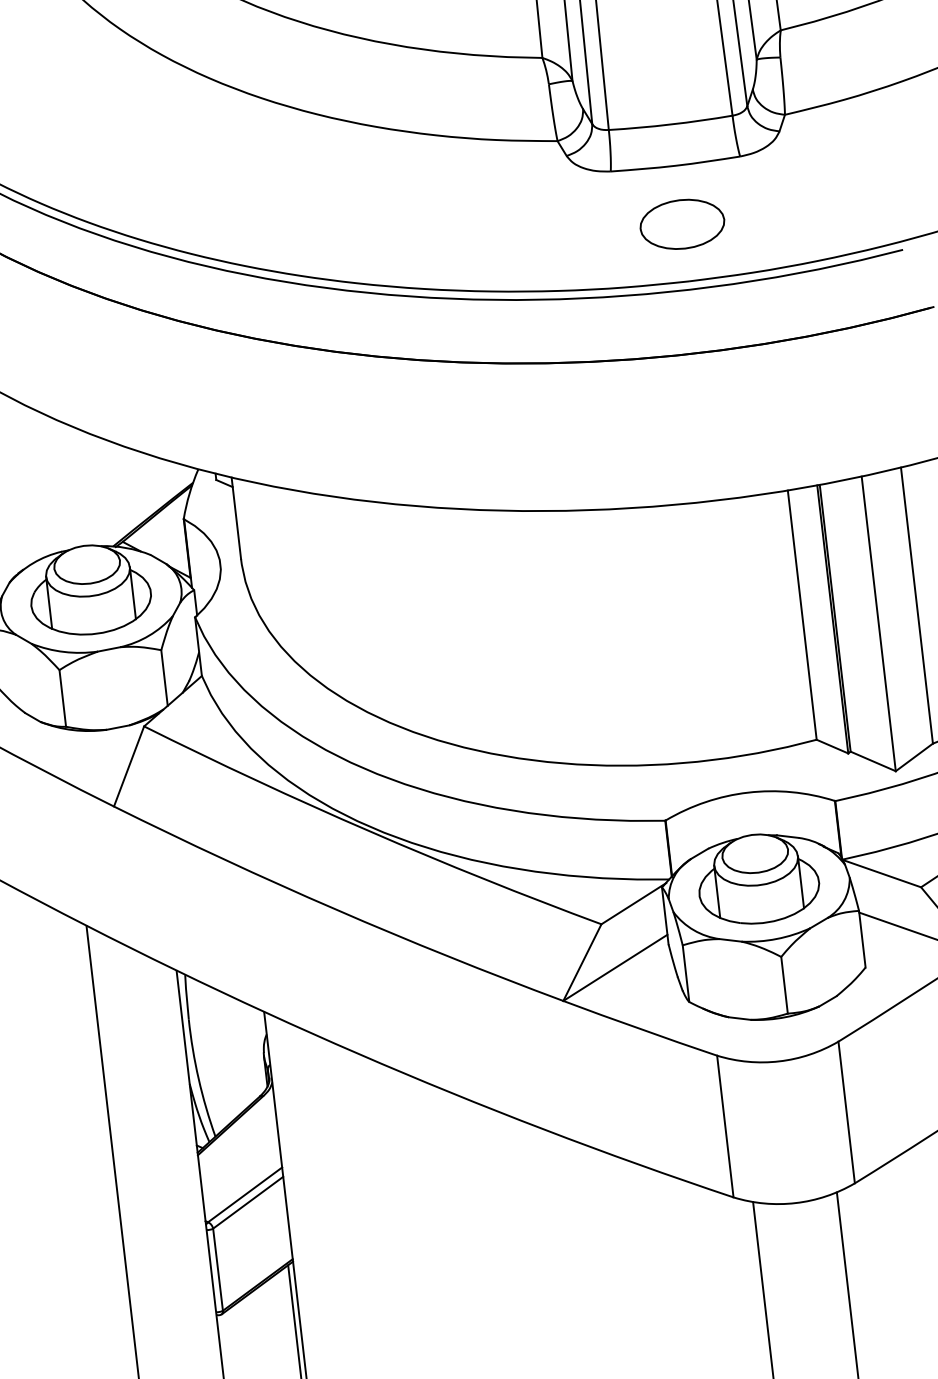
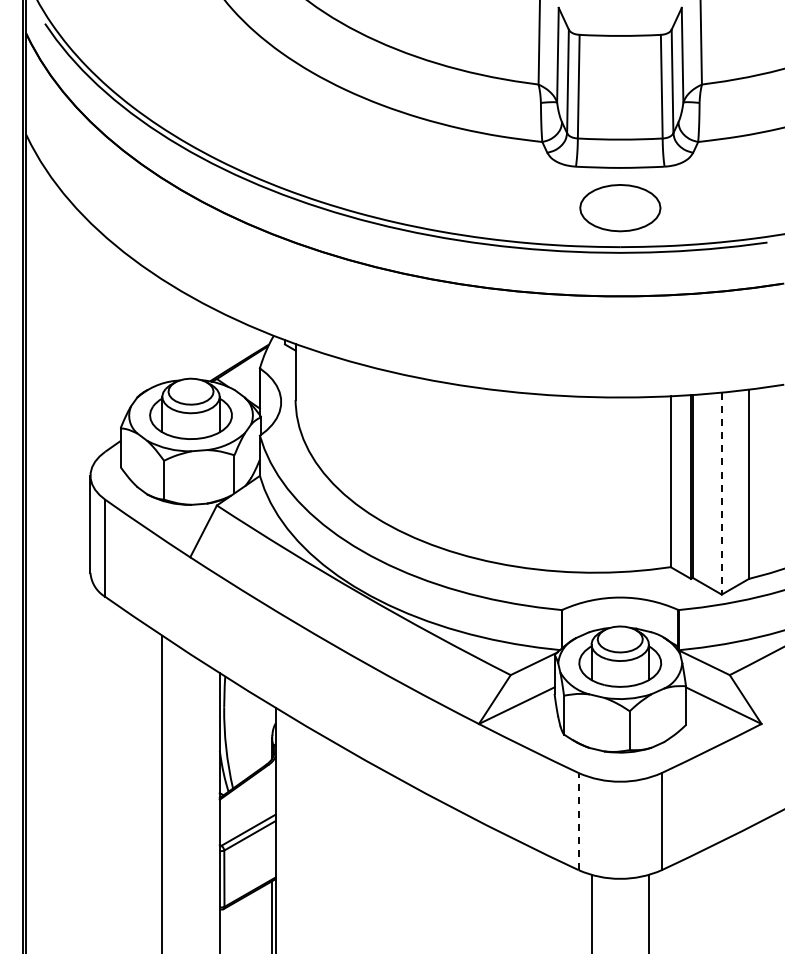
part: (681, 223) -> (619, 207), size x1.4
line: (878, 623) -> (721, 493), solid -> dashed
line: (725, 1126) -> (578, 821), solid -> dashed

